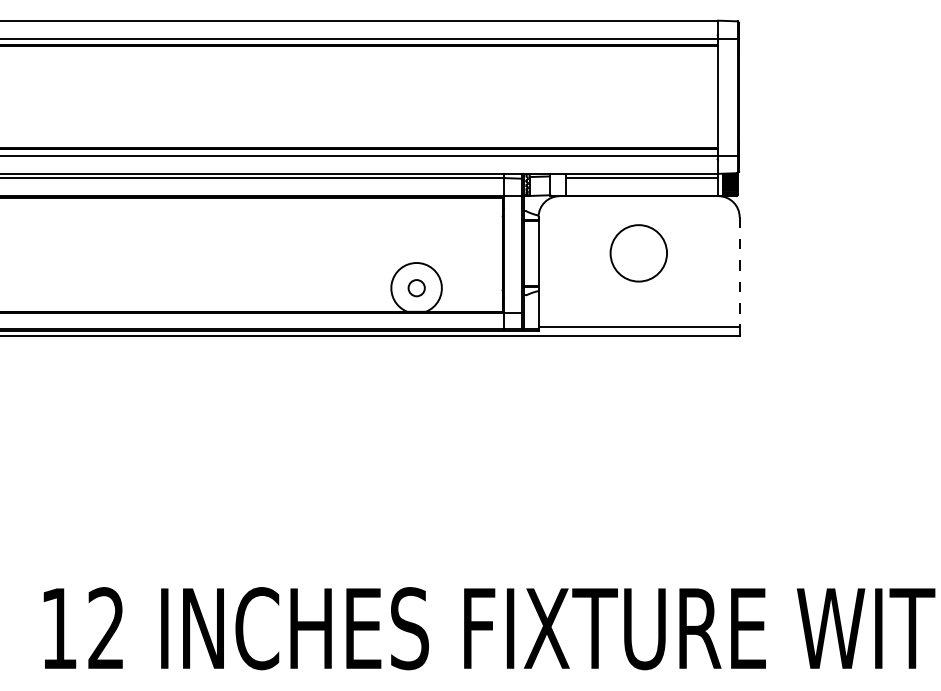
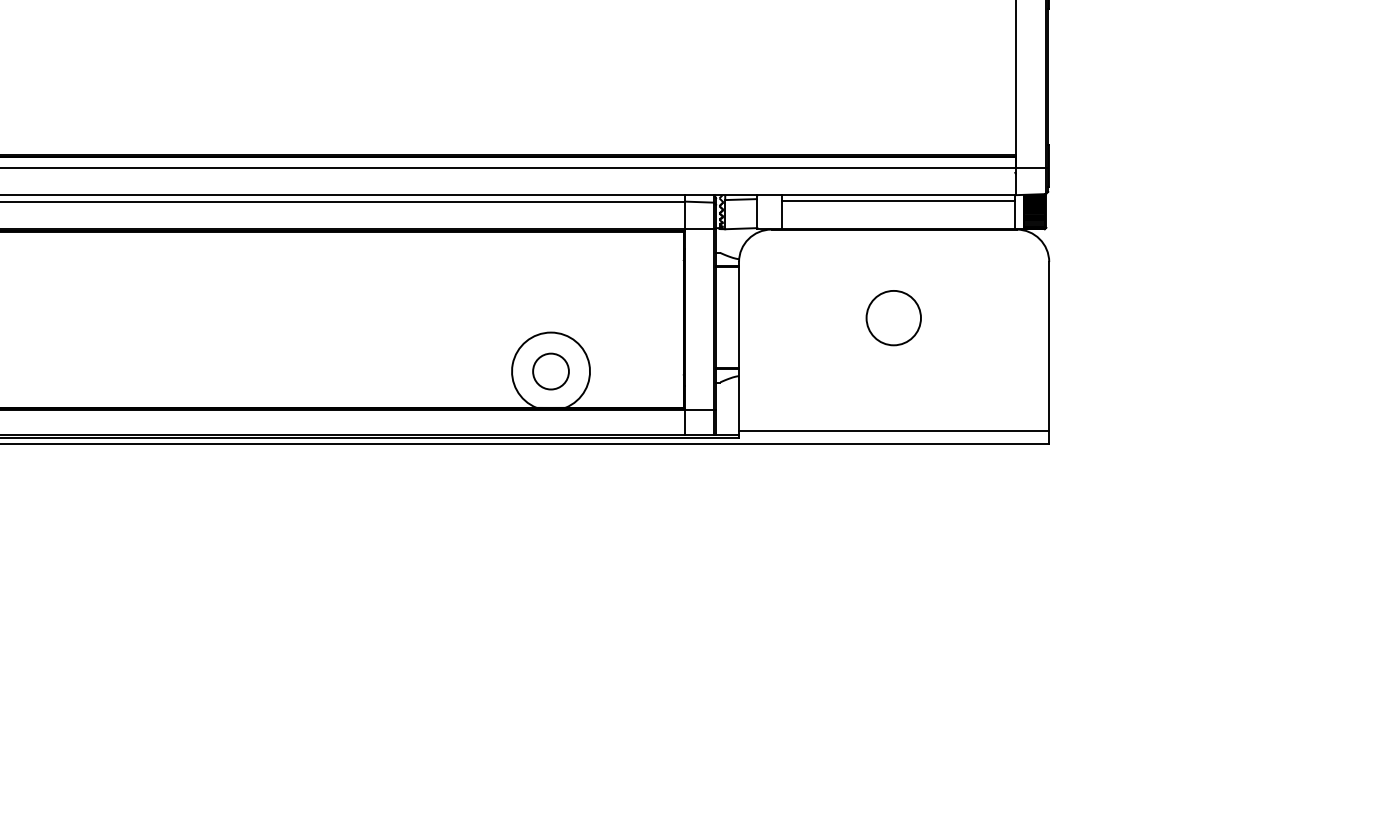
circle: (638, 253) -> (893, 317), size x0.62
line: (739, 272) -> (1048, 347), dashed -> solid
circle: (416, 287) -> (550, 370), size x1.43

